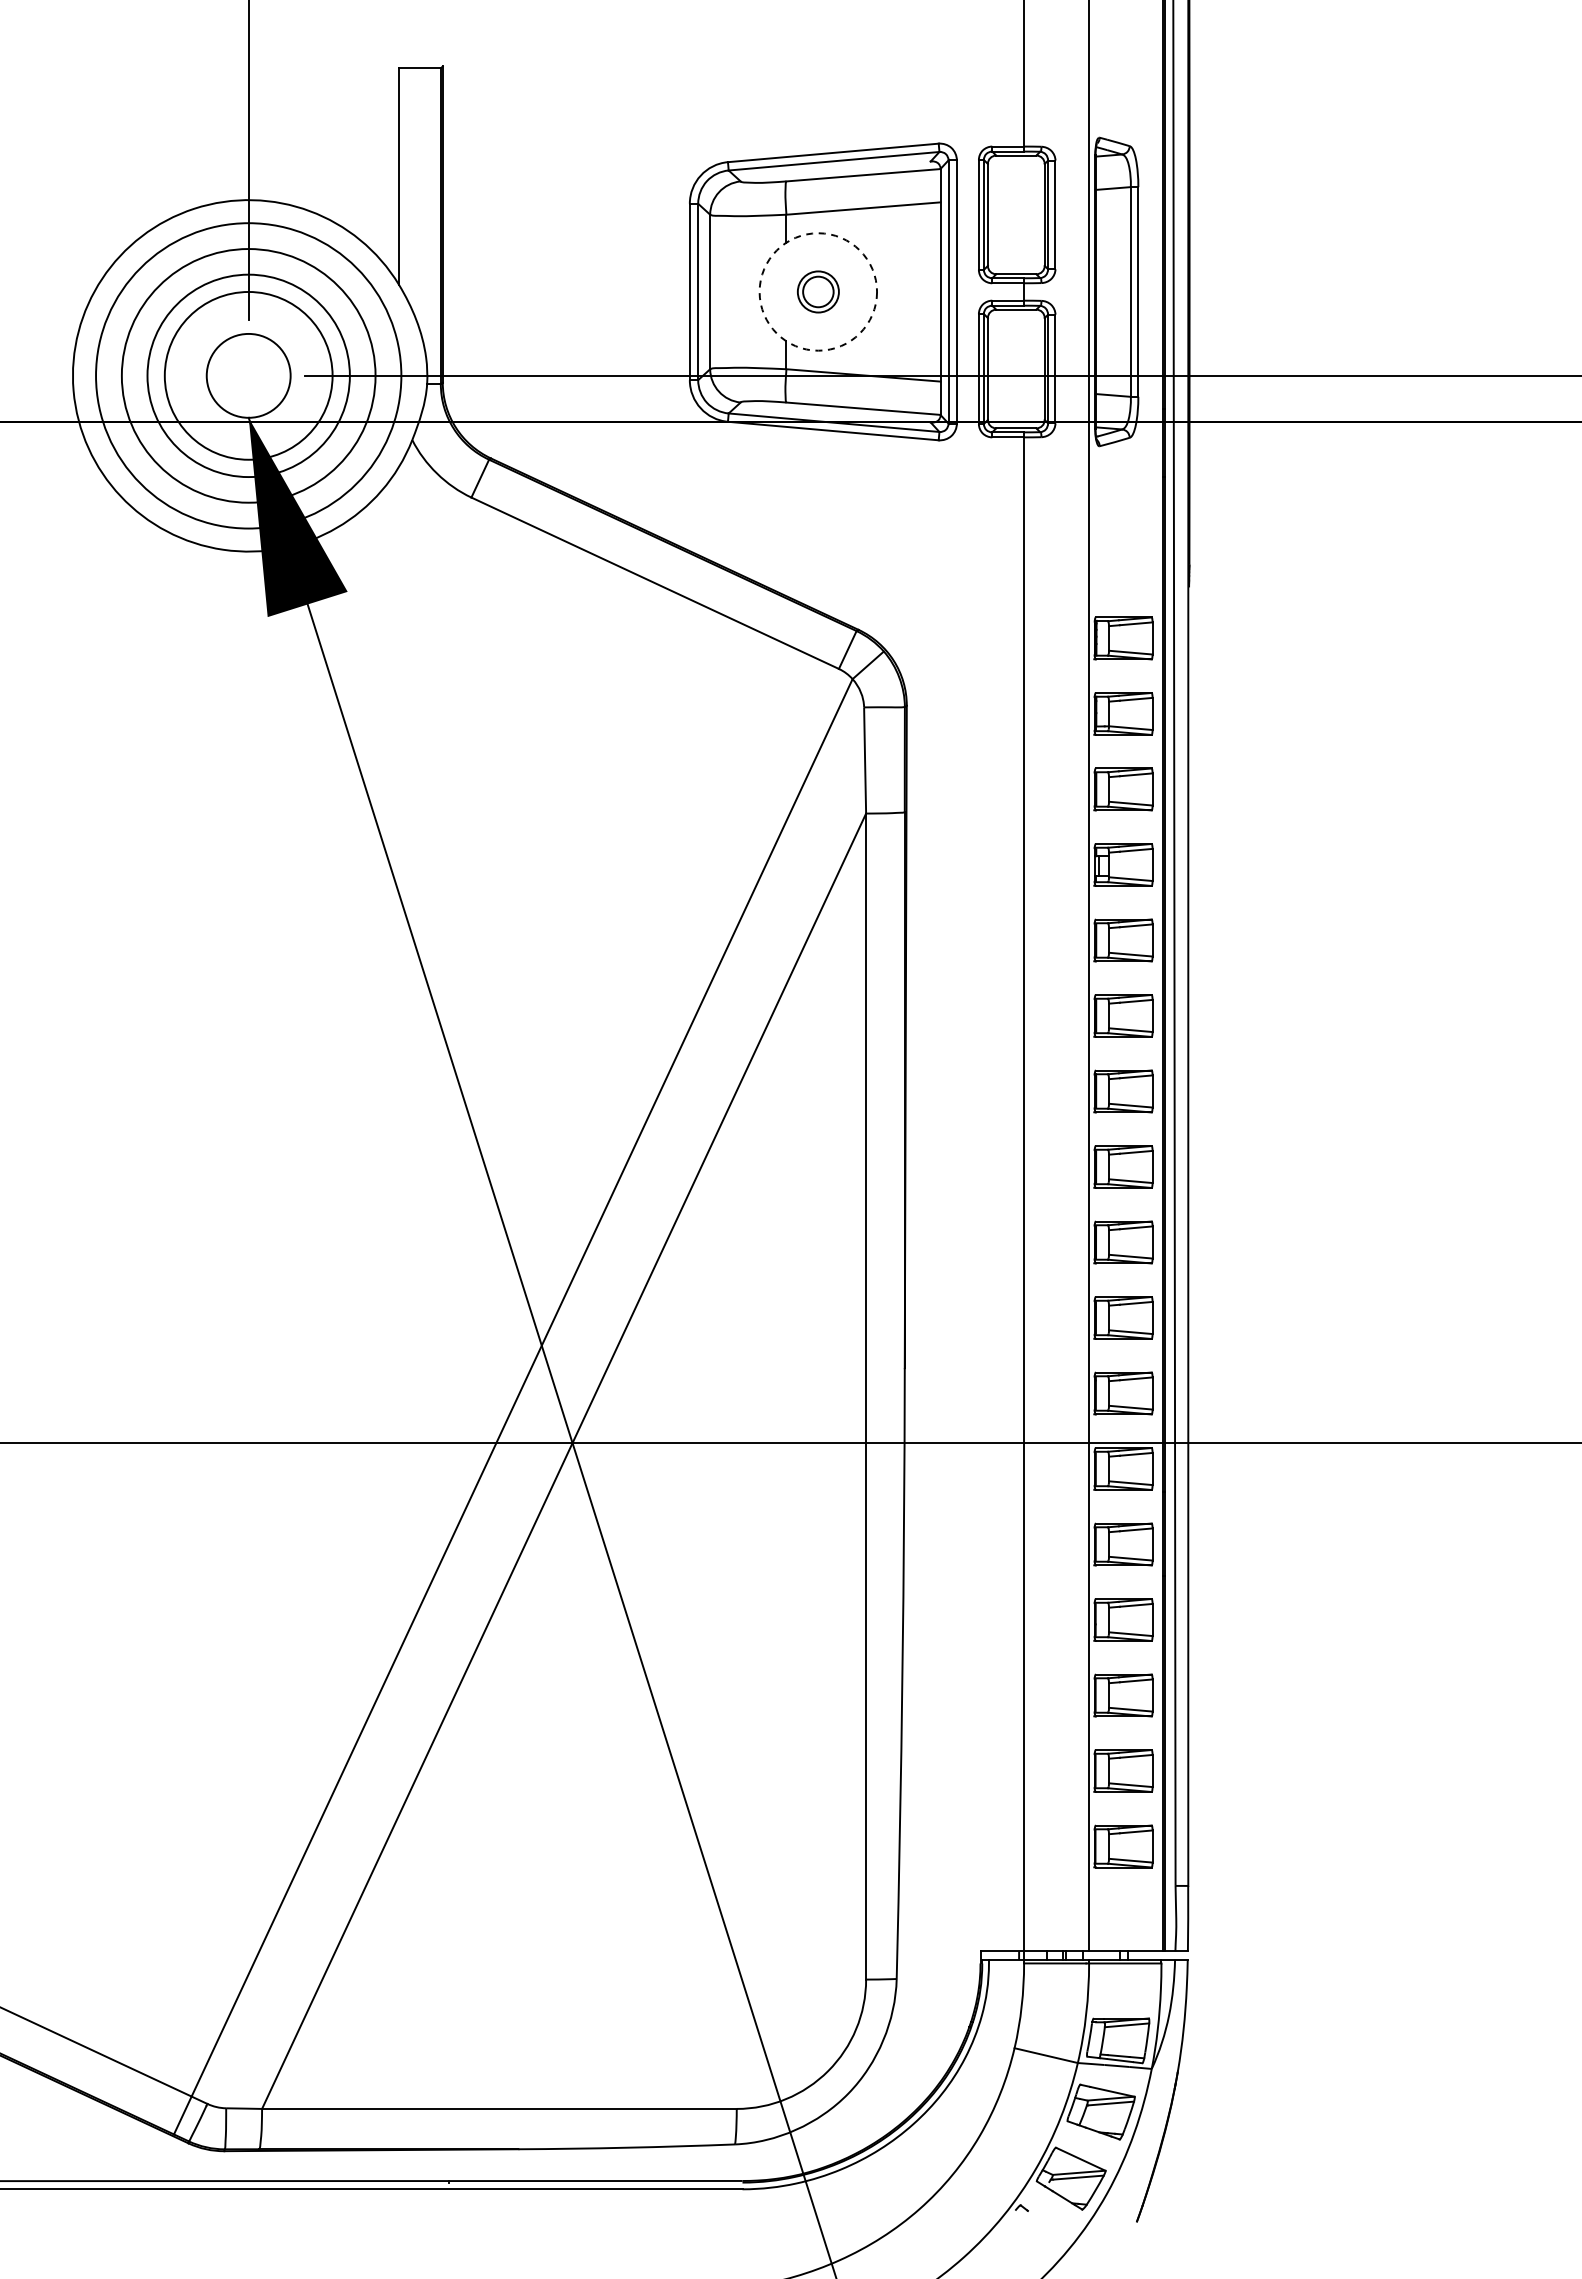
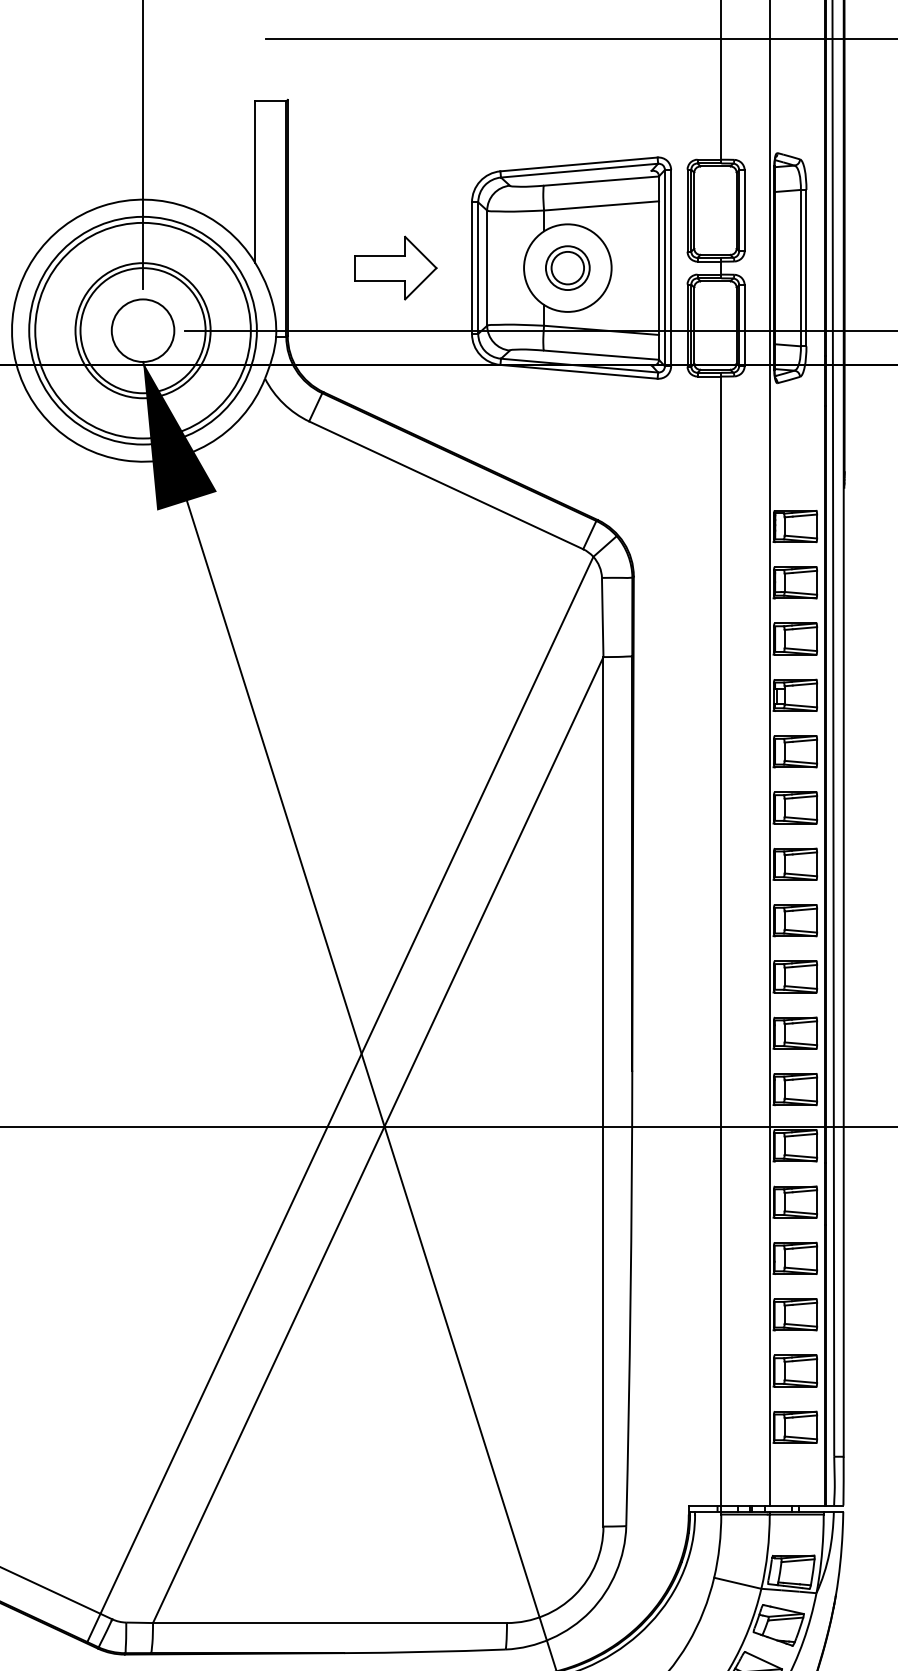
part: (587, 291) -> (395, 267), added
circle: (818, 291) -> (567, 267), dashed -> solid
part: (818, 291) -> (567, 267), size x1.43
circle: (248, 375) -> (142, 330), size x0.71
circle: (248, 375) -> (142, 330), size x1.43

